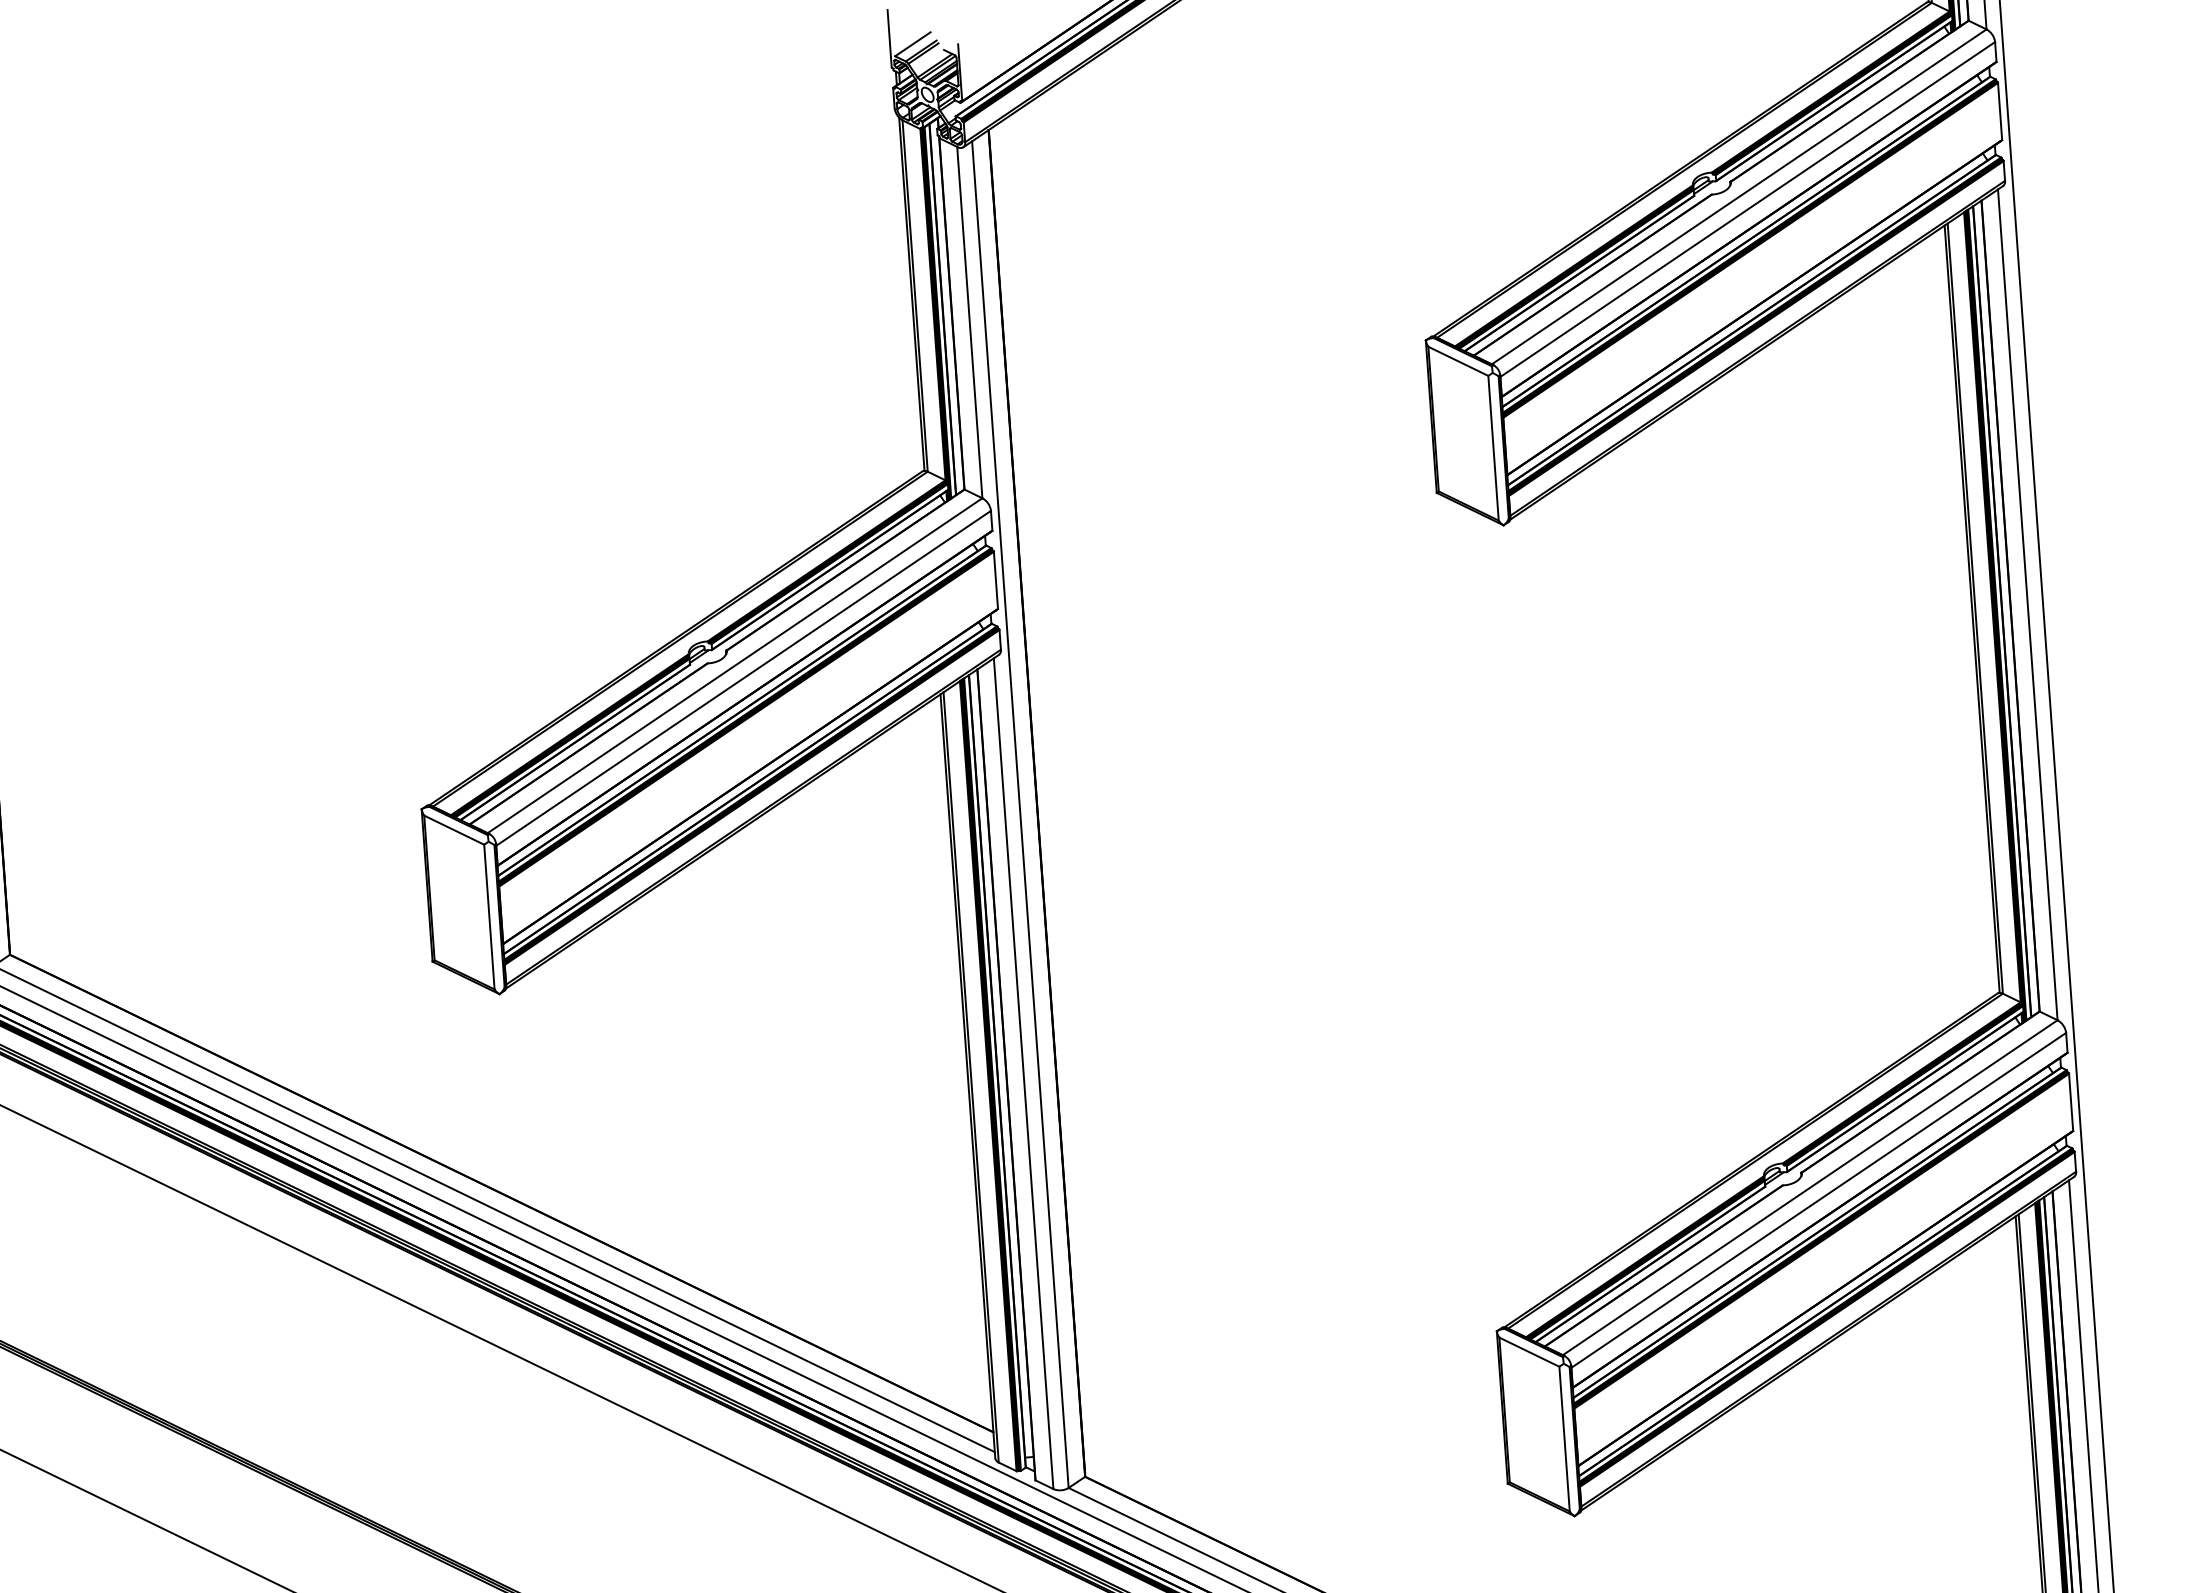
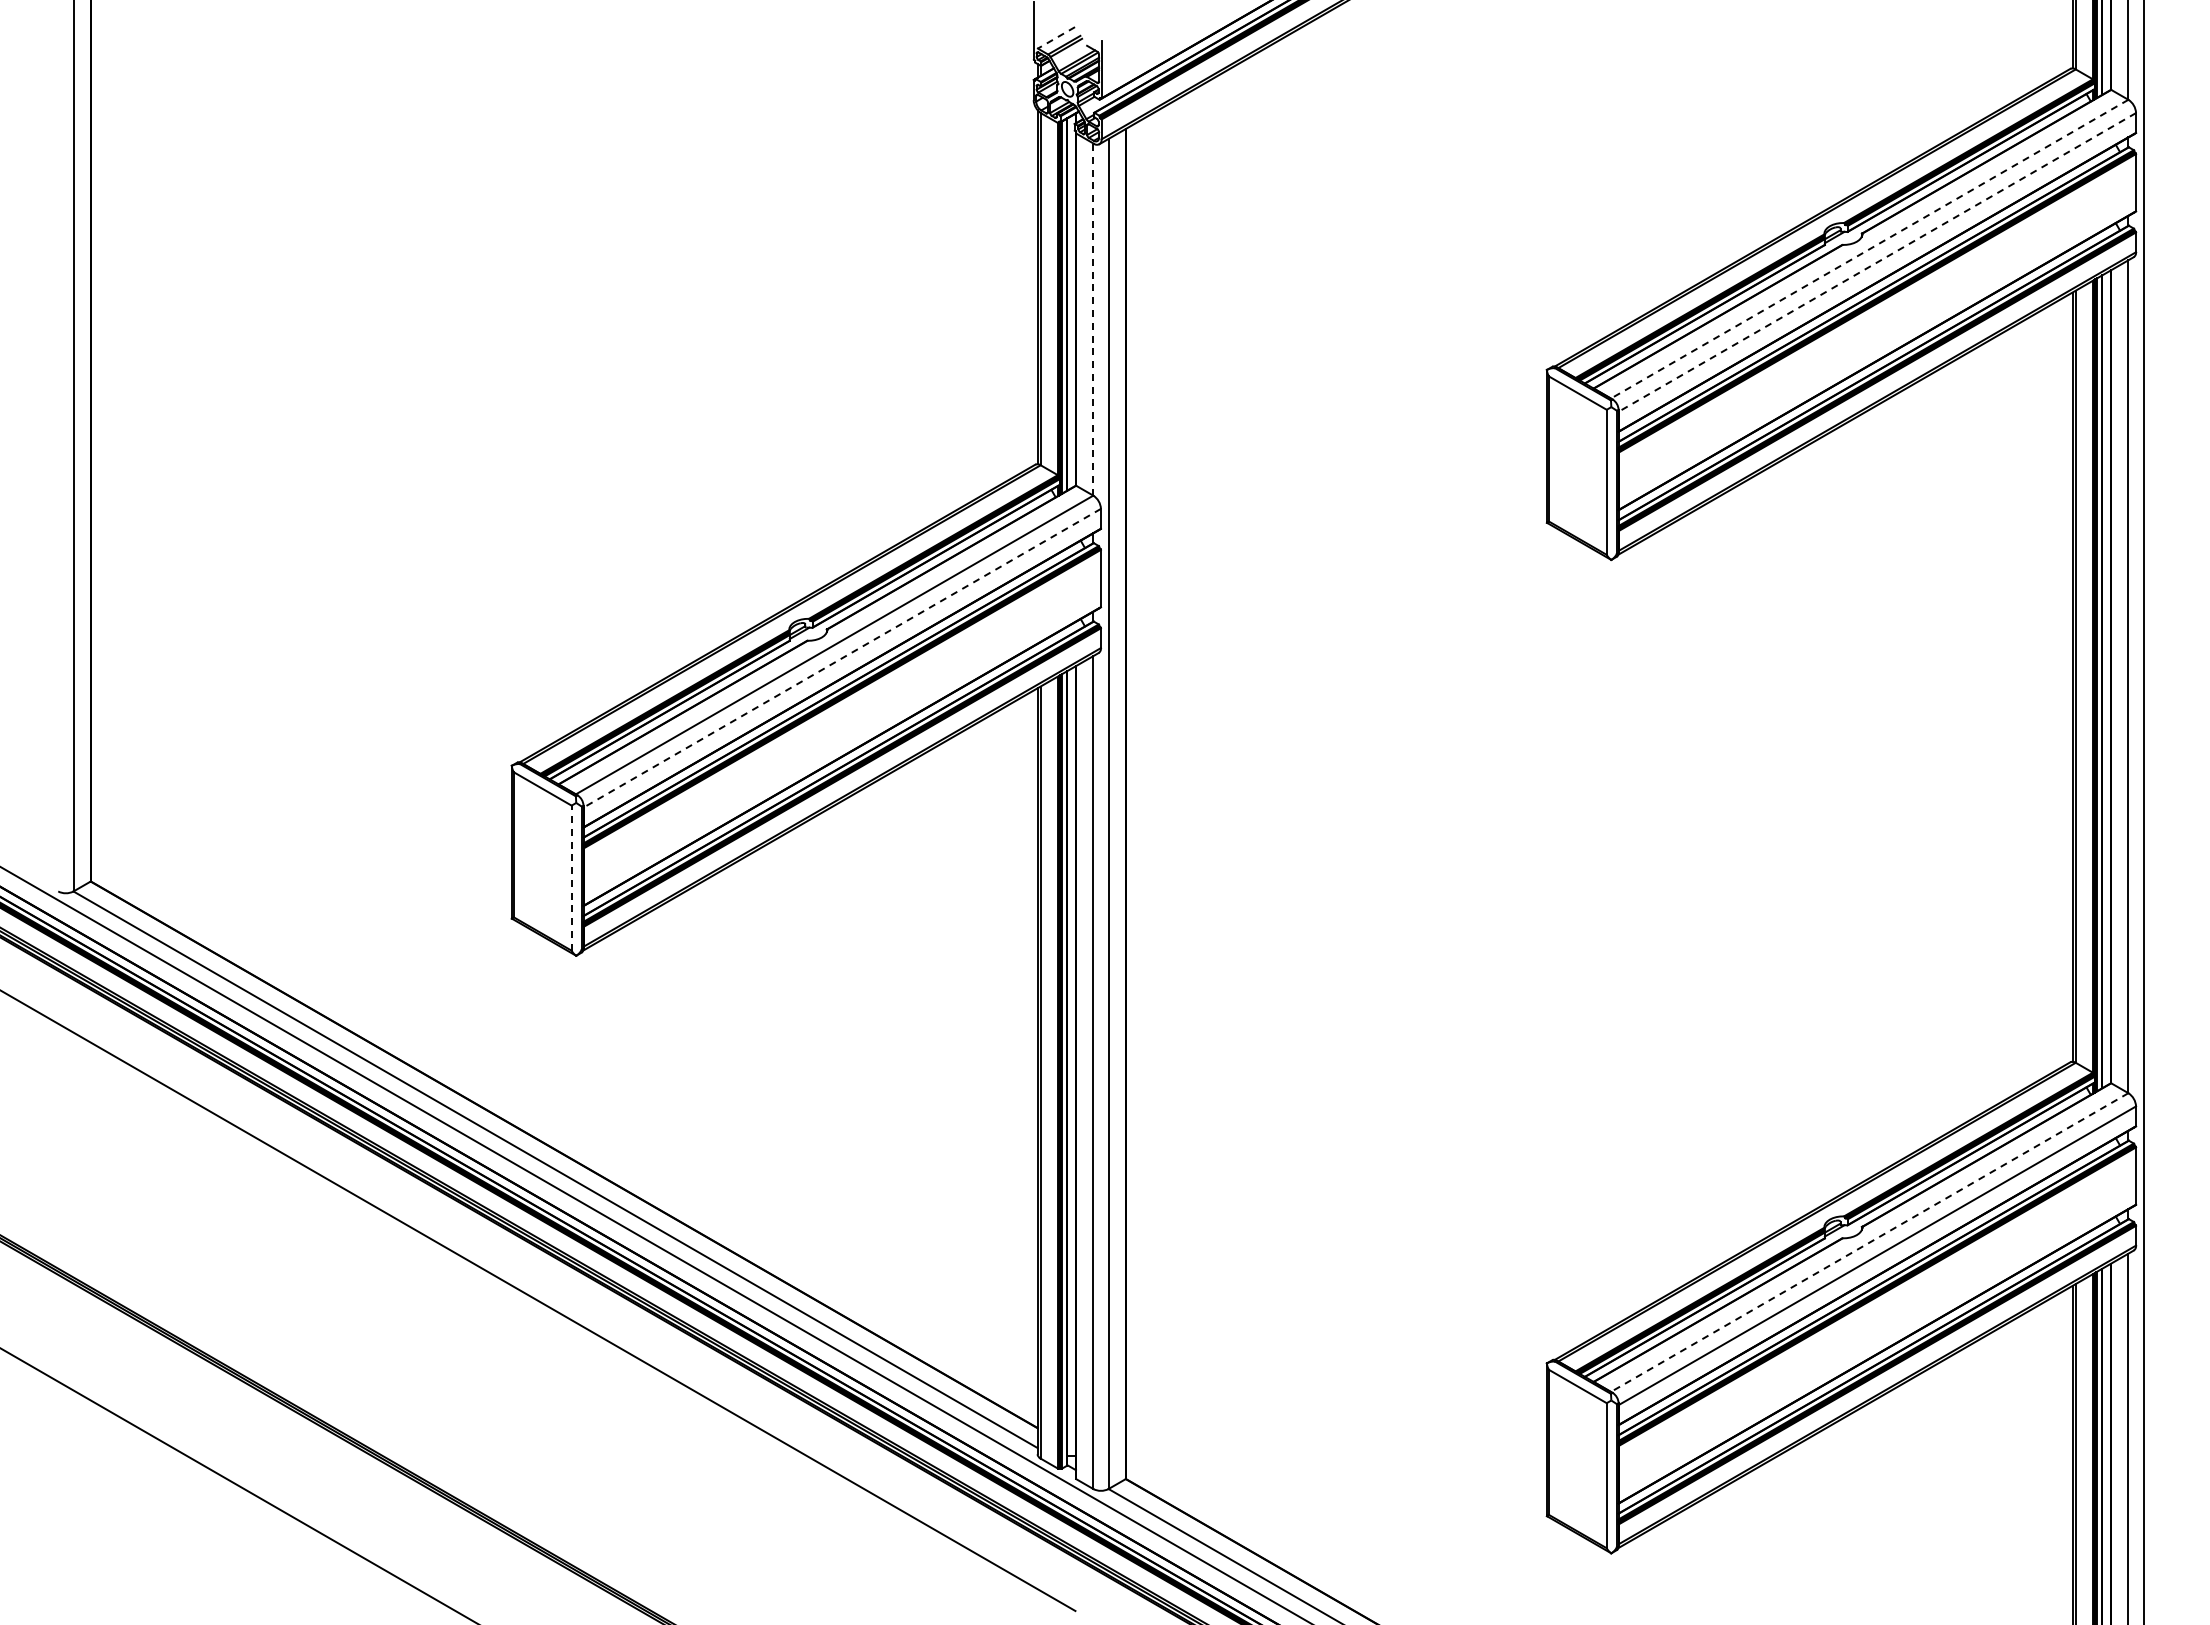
line: (912, 44) -> (1056, 38), solid -> dashed
line: (1738, 197) -> (1869, 249), solid -> dashed
line: (1747, 209) -> (1877, 262), solid -> dashed
line: (969, 322) -> (1093, 319), solid -> dashed
line: (743, 678) -> (842, 658), solid -> dashed
line: (489, 917) -> (571, 878), solid -> dashed
line: (1809, 1187) -> (1869, 1242), solid -> dashed

